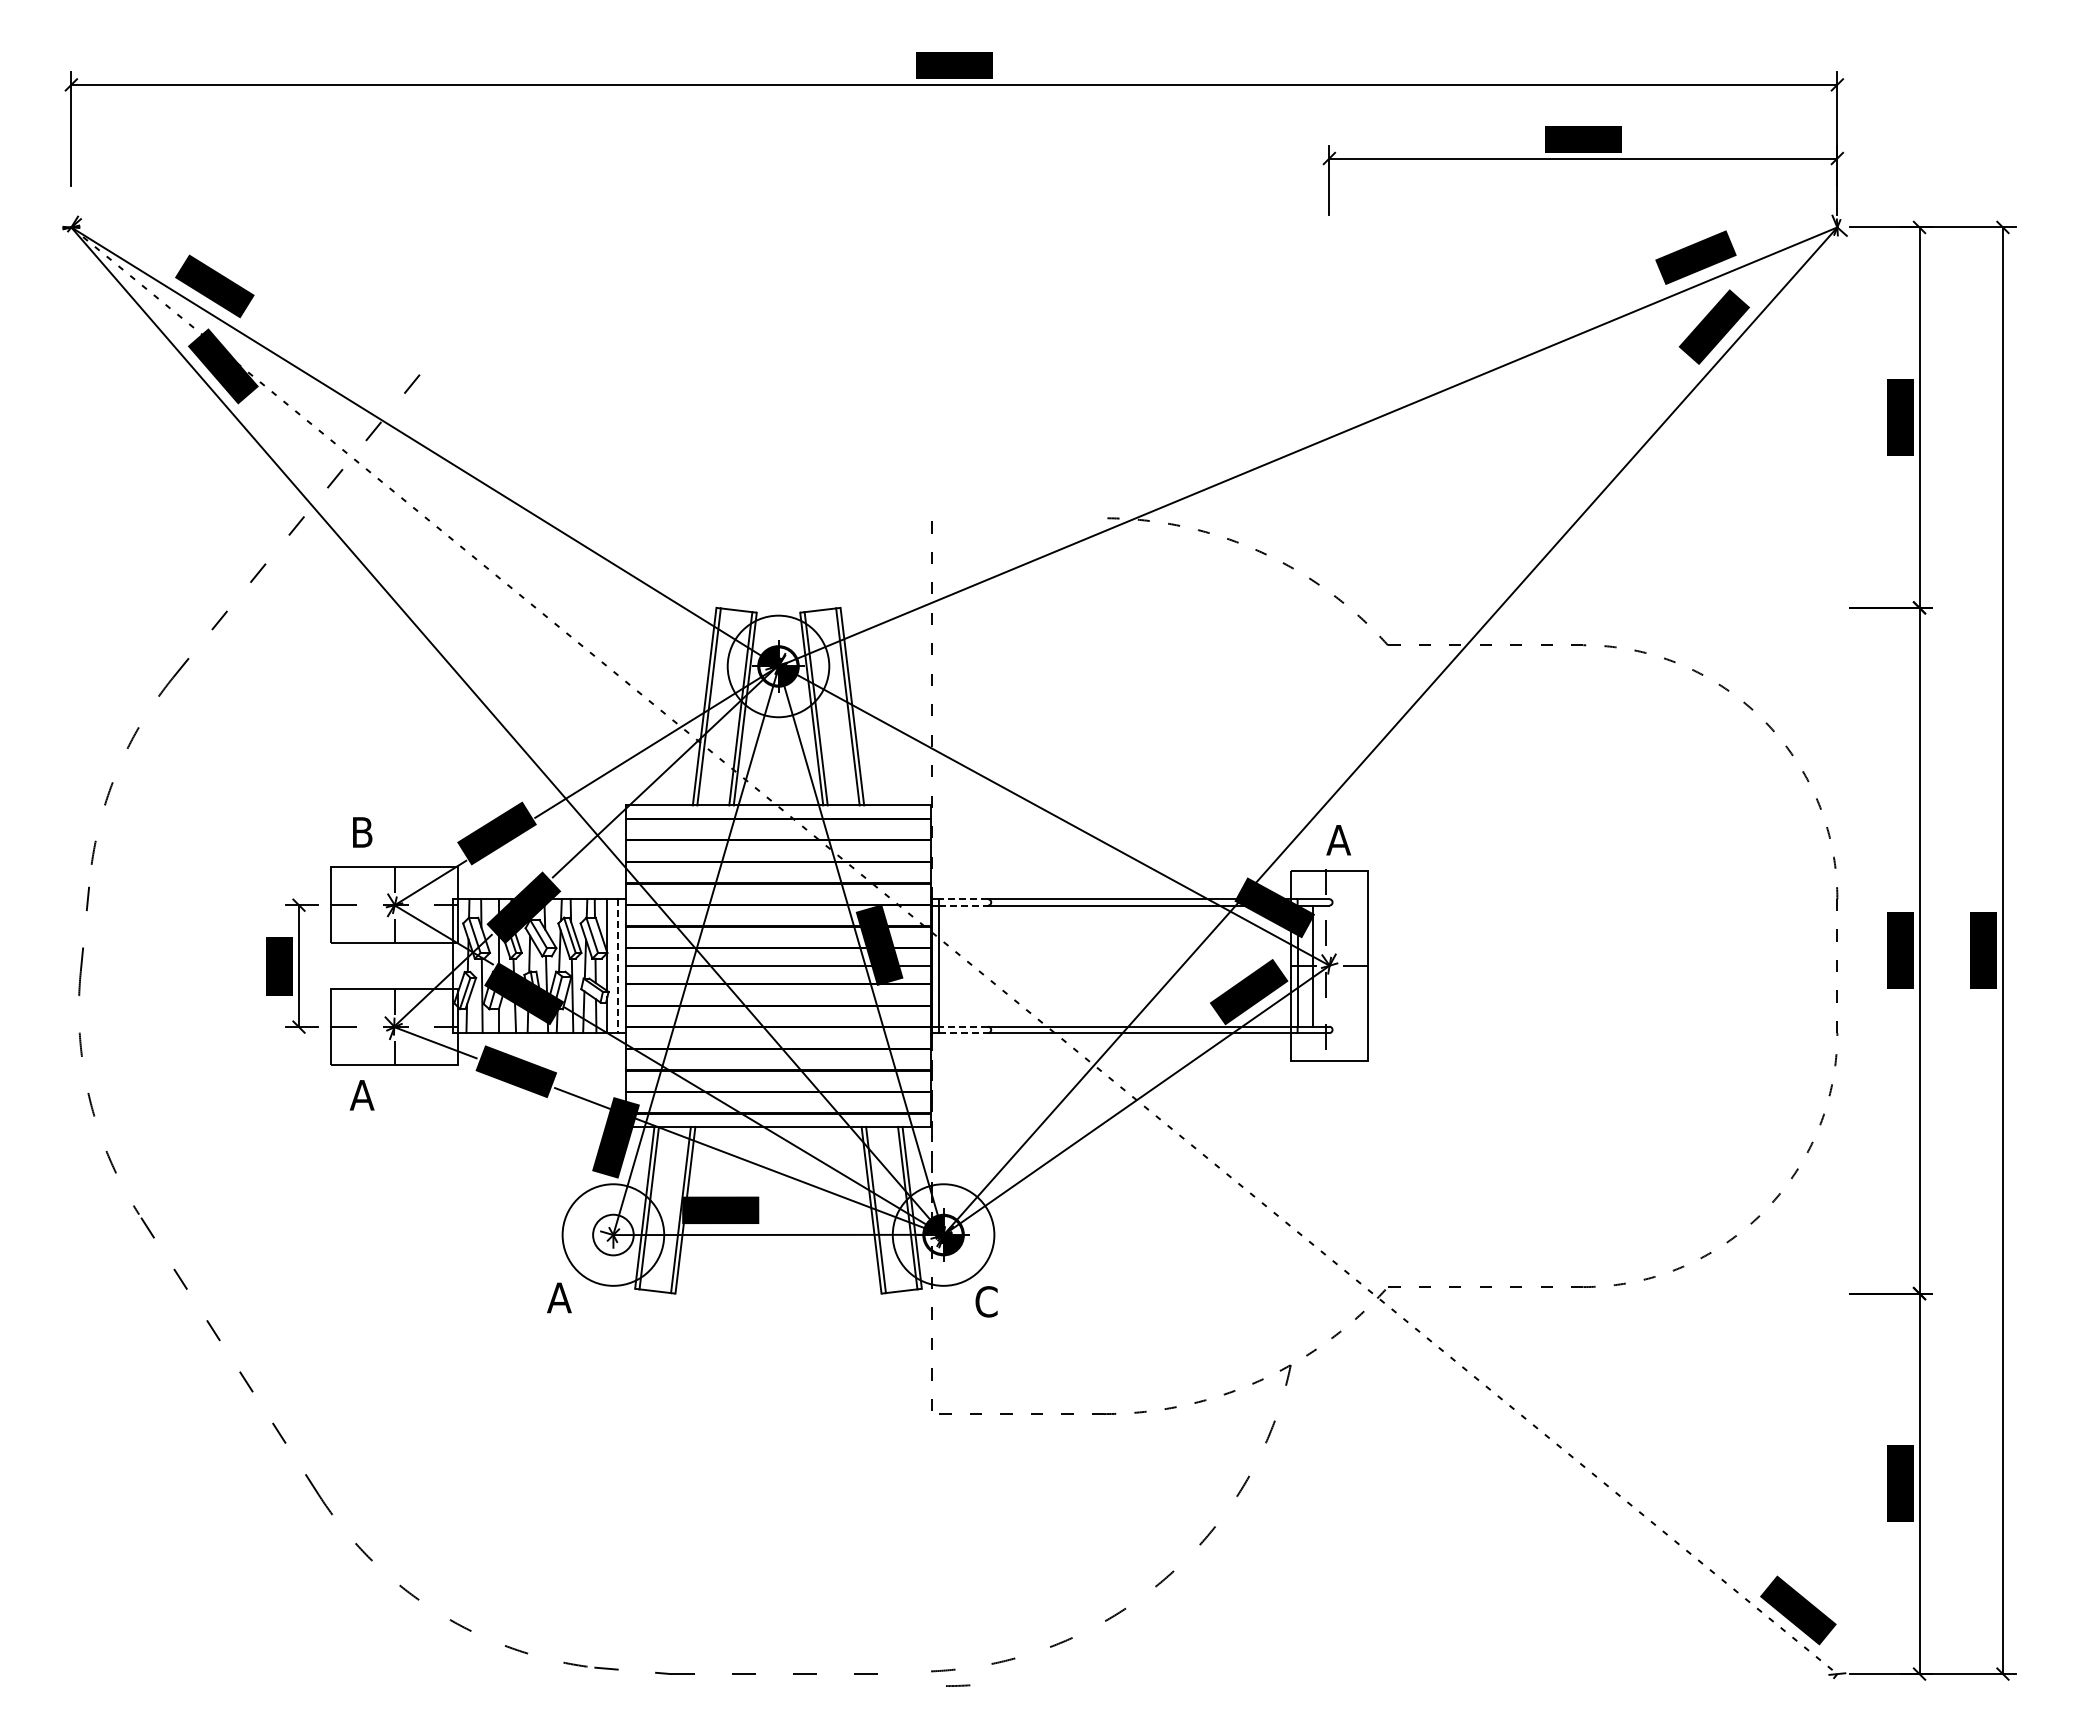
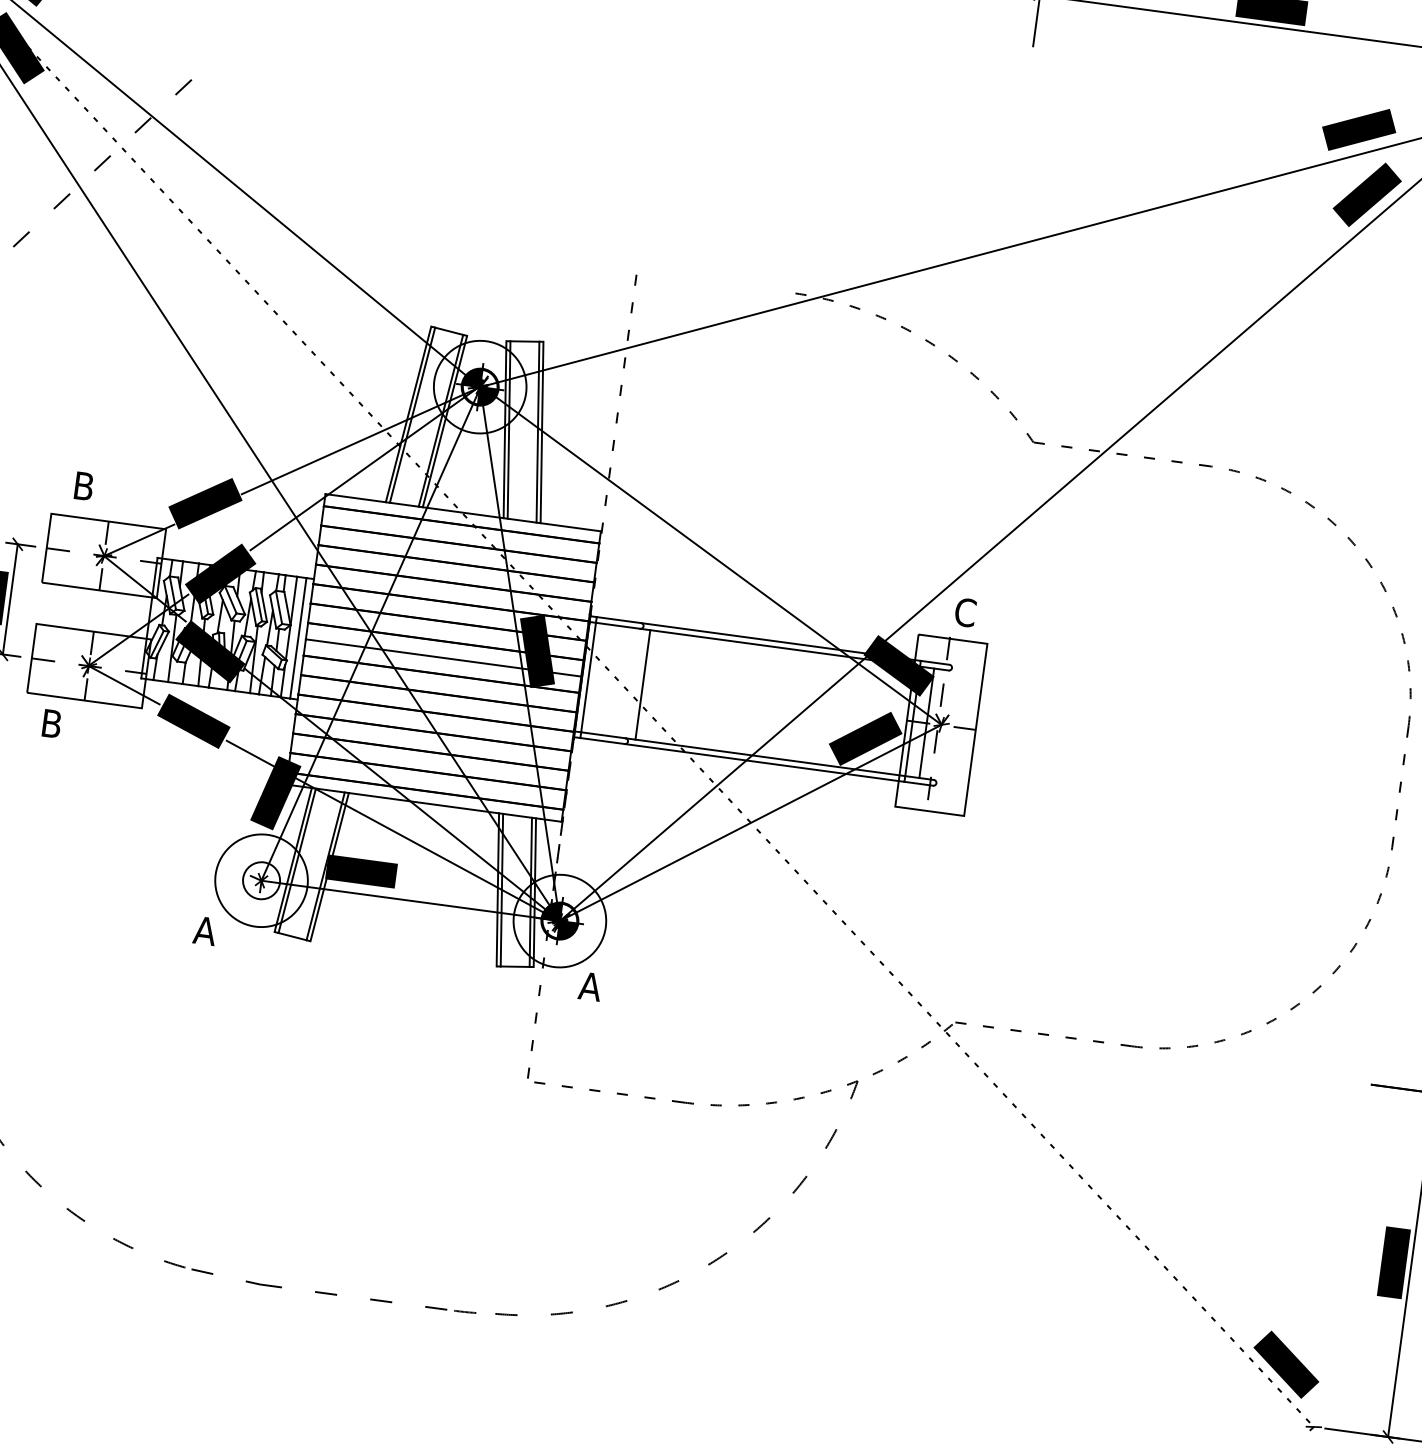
text: (1338, 839) -> (965, 611), A -> C
line: (963, 899) -> (618, 620), dashed -> solid
line: (963, 905) -> (618, 625), dashed -> solid
line: (999, 965) -> (643, 684), added
line: (617, 966) -> (298, 638), dashed -> solid
line: (963, 1026) -> (603, 735), dashed -> solid
line: (963, 1033) -> (602, 741), dashed -> solid
text: (361, 1095) -> (50, 723), A -> B
text: (986, 1301) -> (590, 986), C -> A
line: (958, 1685) -> (465, 1311), moved

